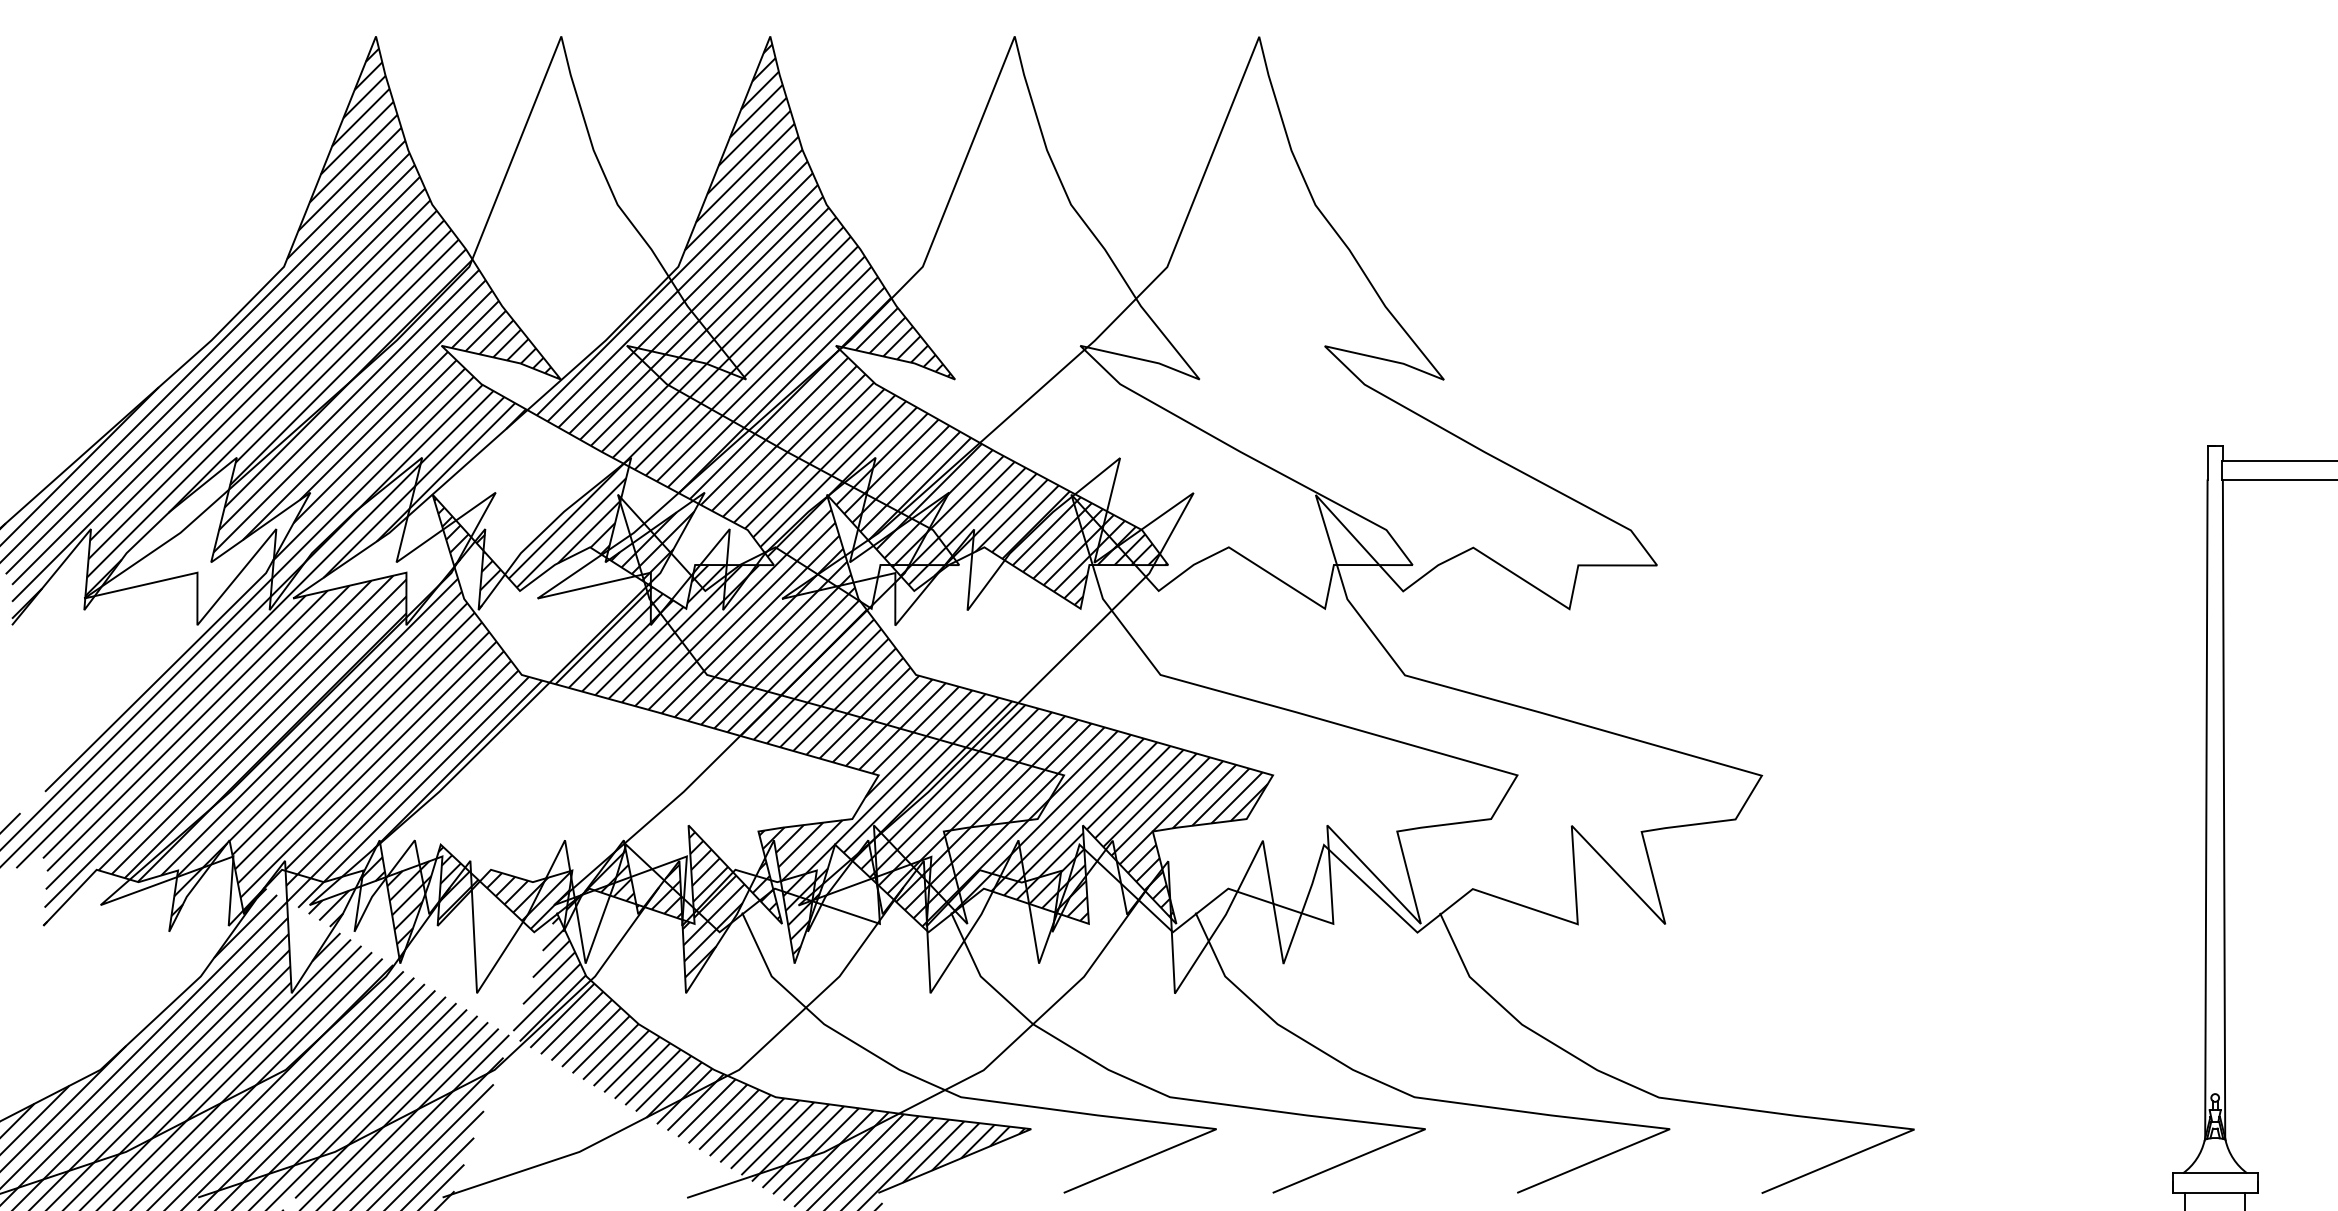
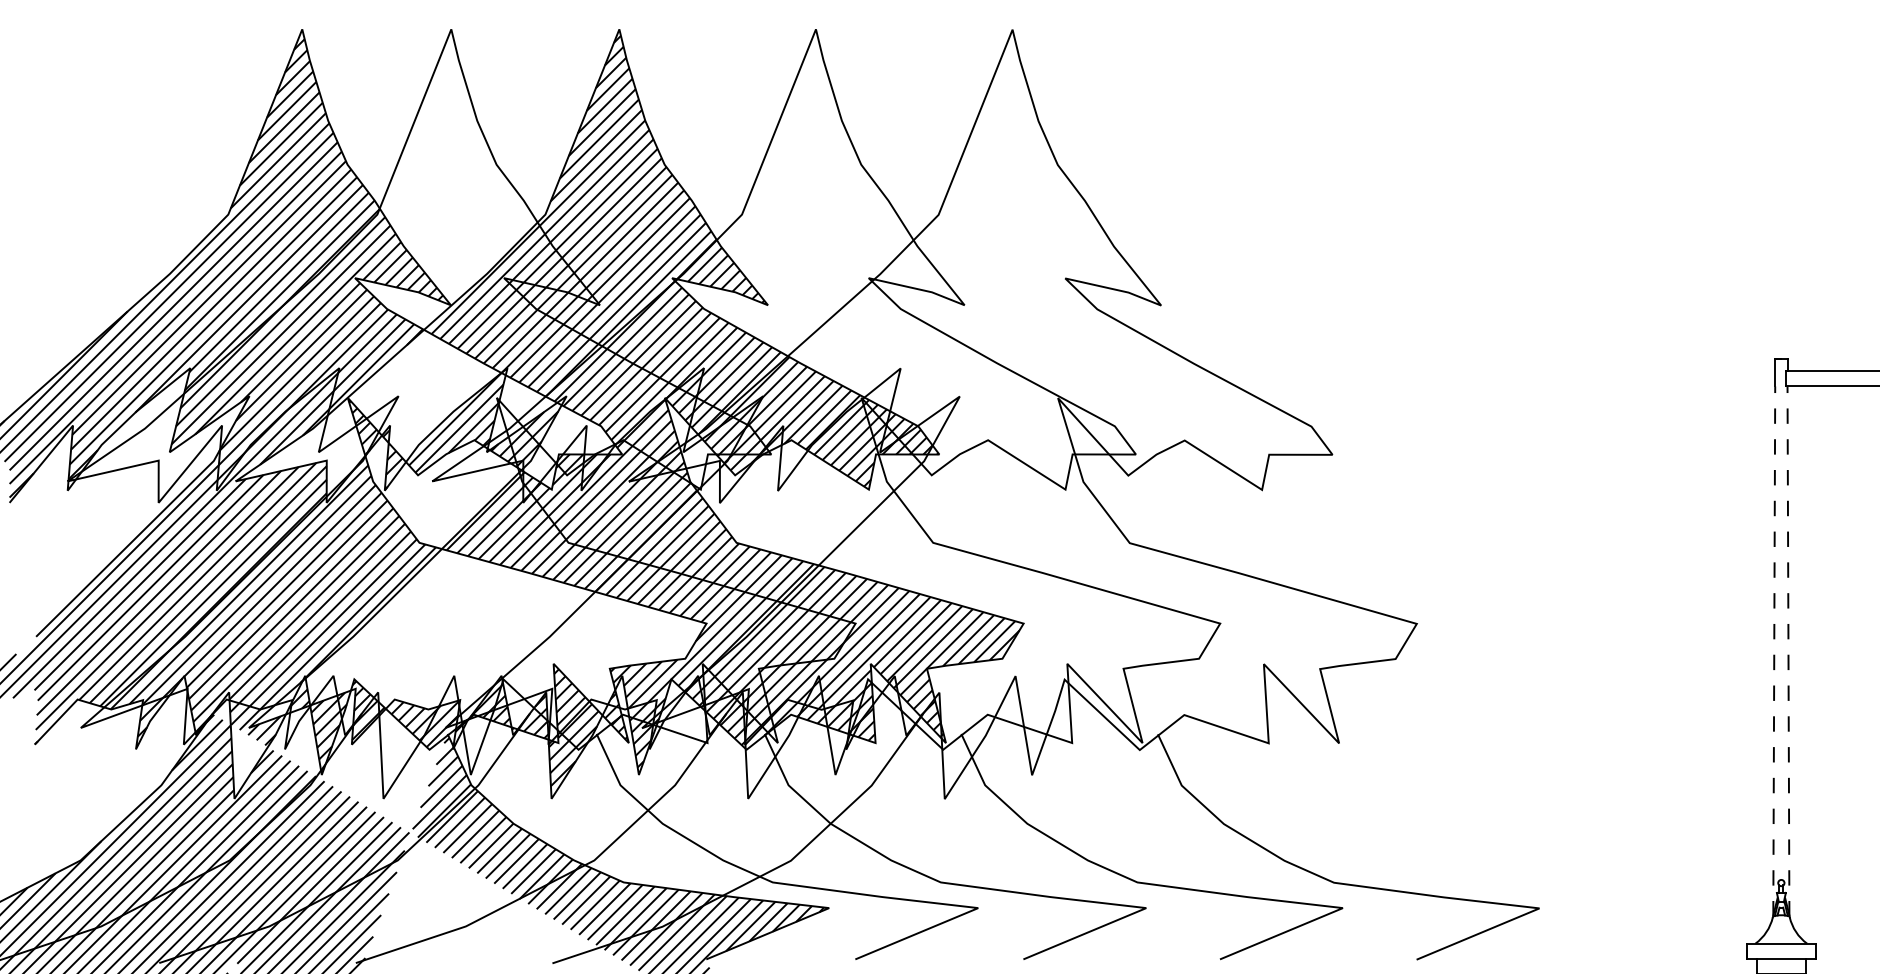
line: (2206, 809) -> (1774, 651), solid -> dashed
line: (2224, 809) -> (1788, 651), solid -> dashed

